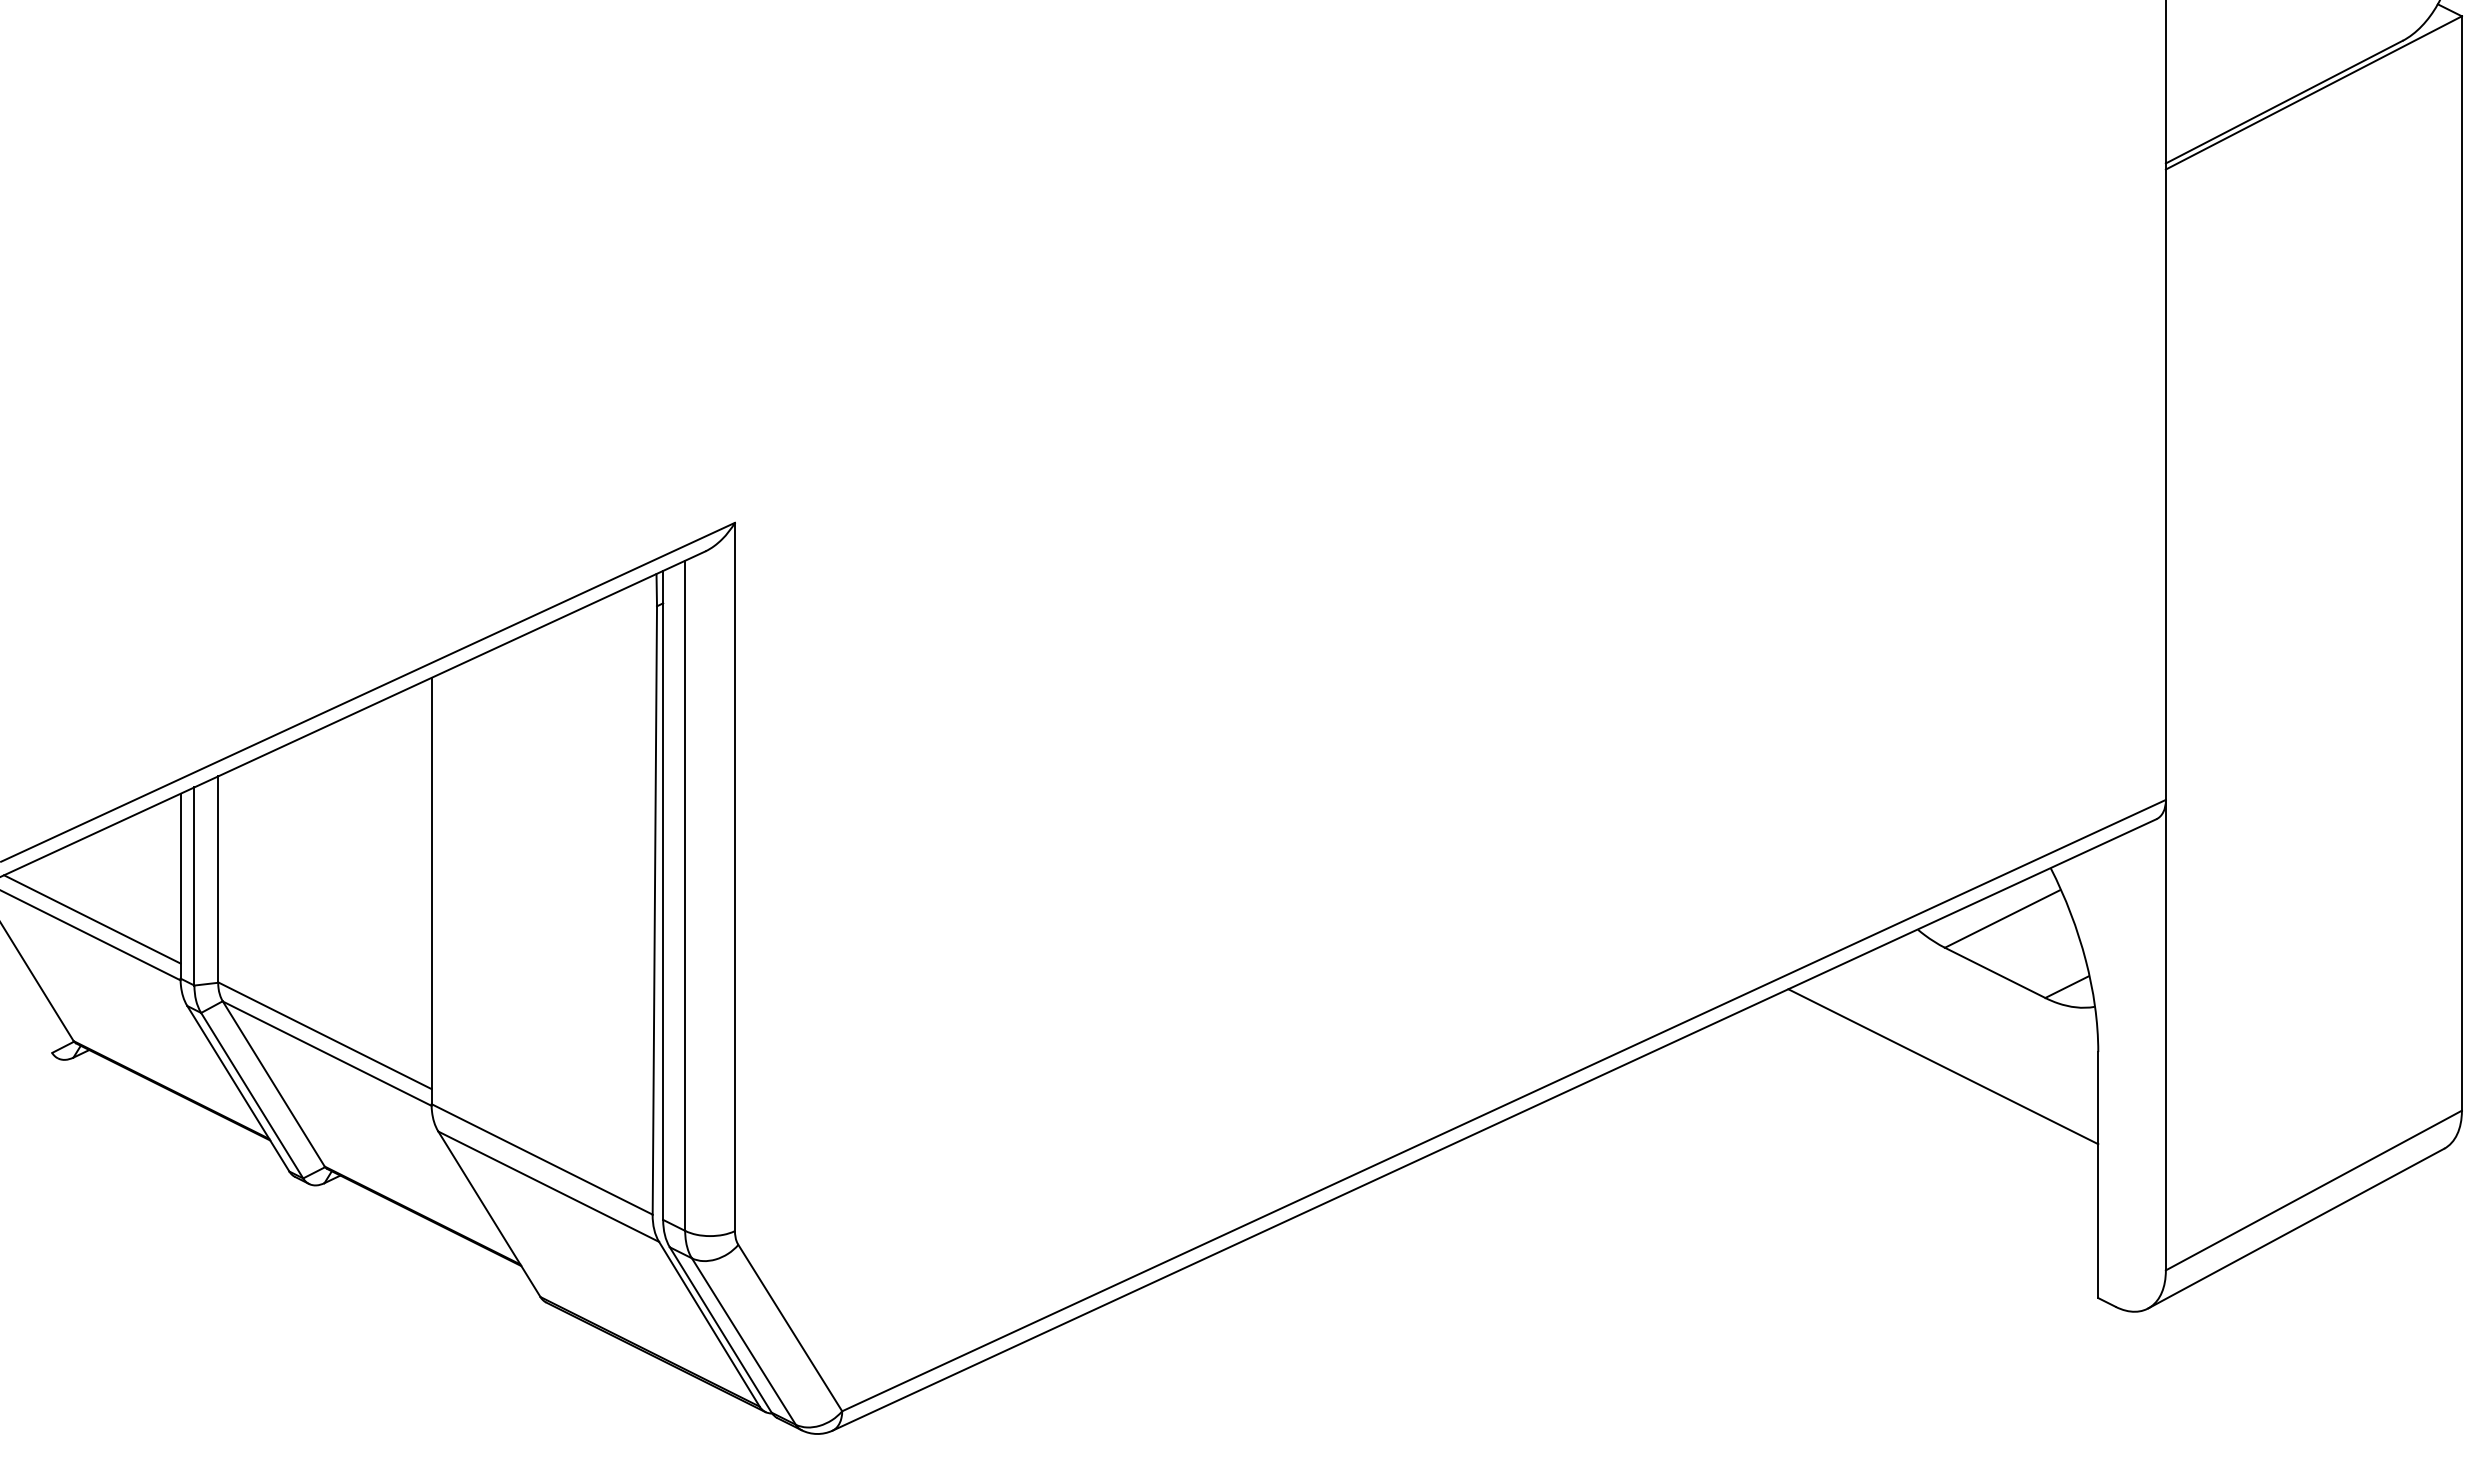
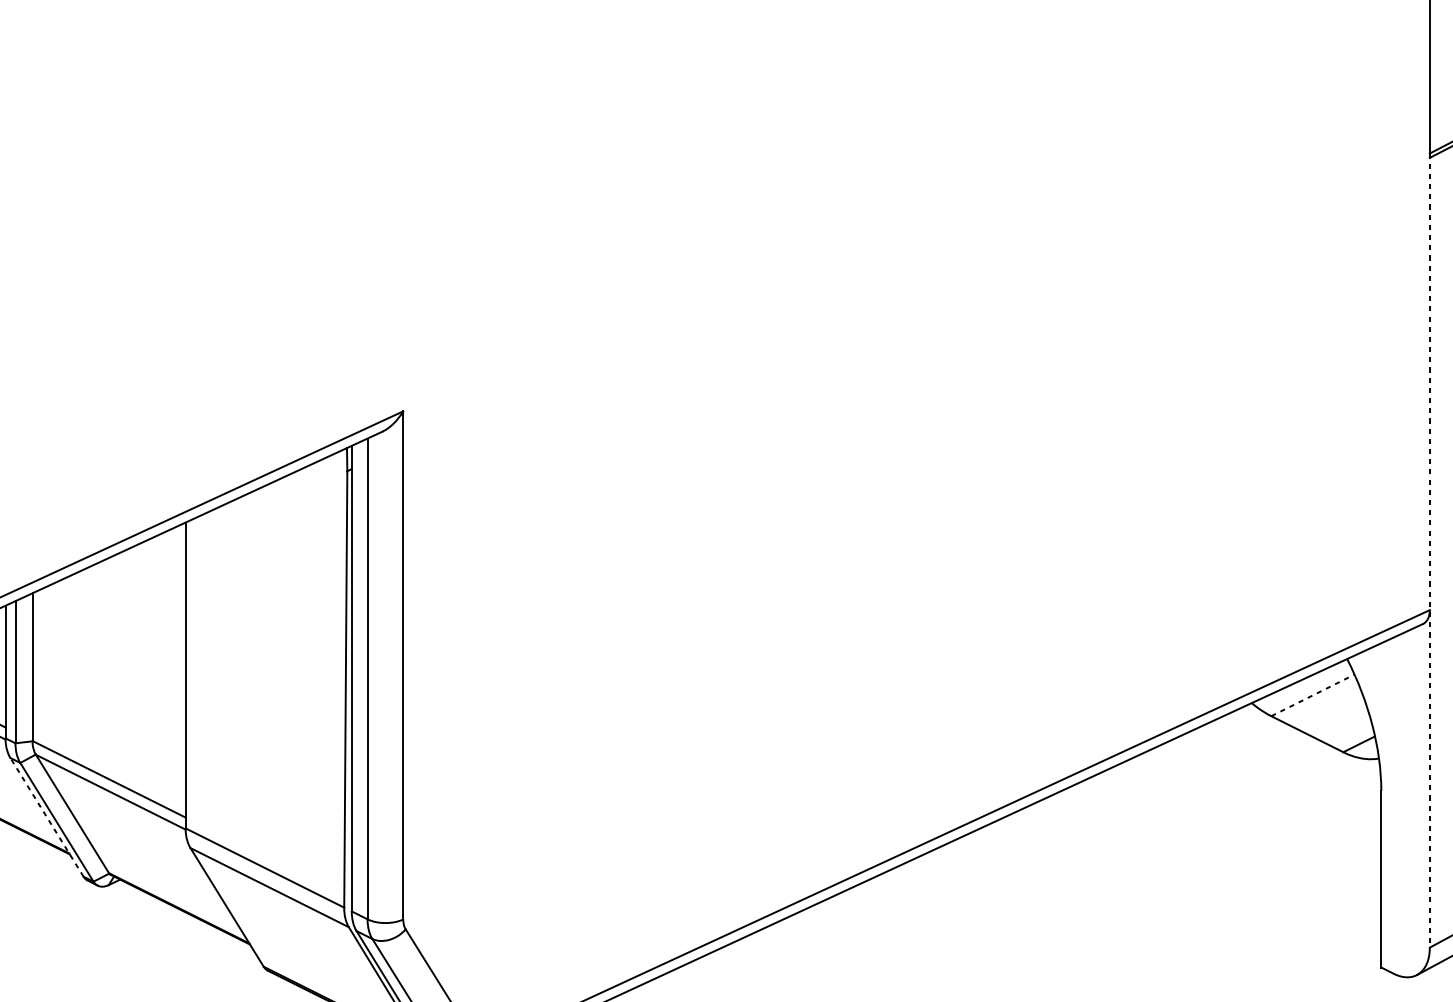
line: (2165, 717) -> (1429, 551), solid -> dashed
line: (2003, 918) -> (1313, 695), solid -> dashed
line: (1943, 1066) -> (1270, 801), removed
line: (238, 1088) -> (47, 817), solid -> dashed

